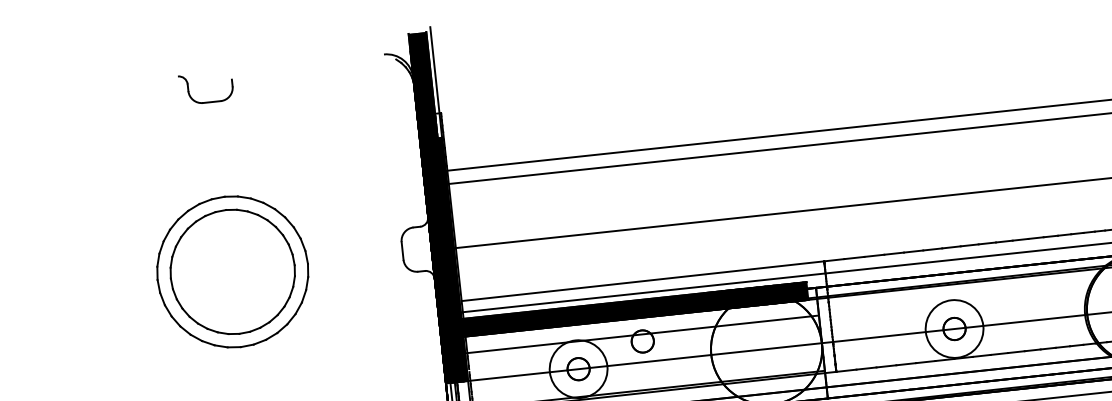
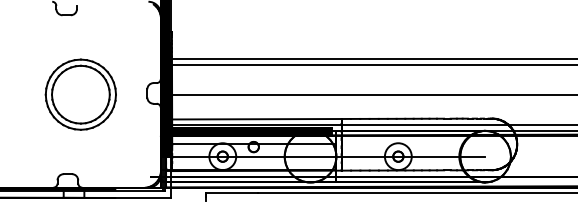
part: (231, 271) -> (80, 94), moved

